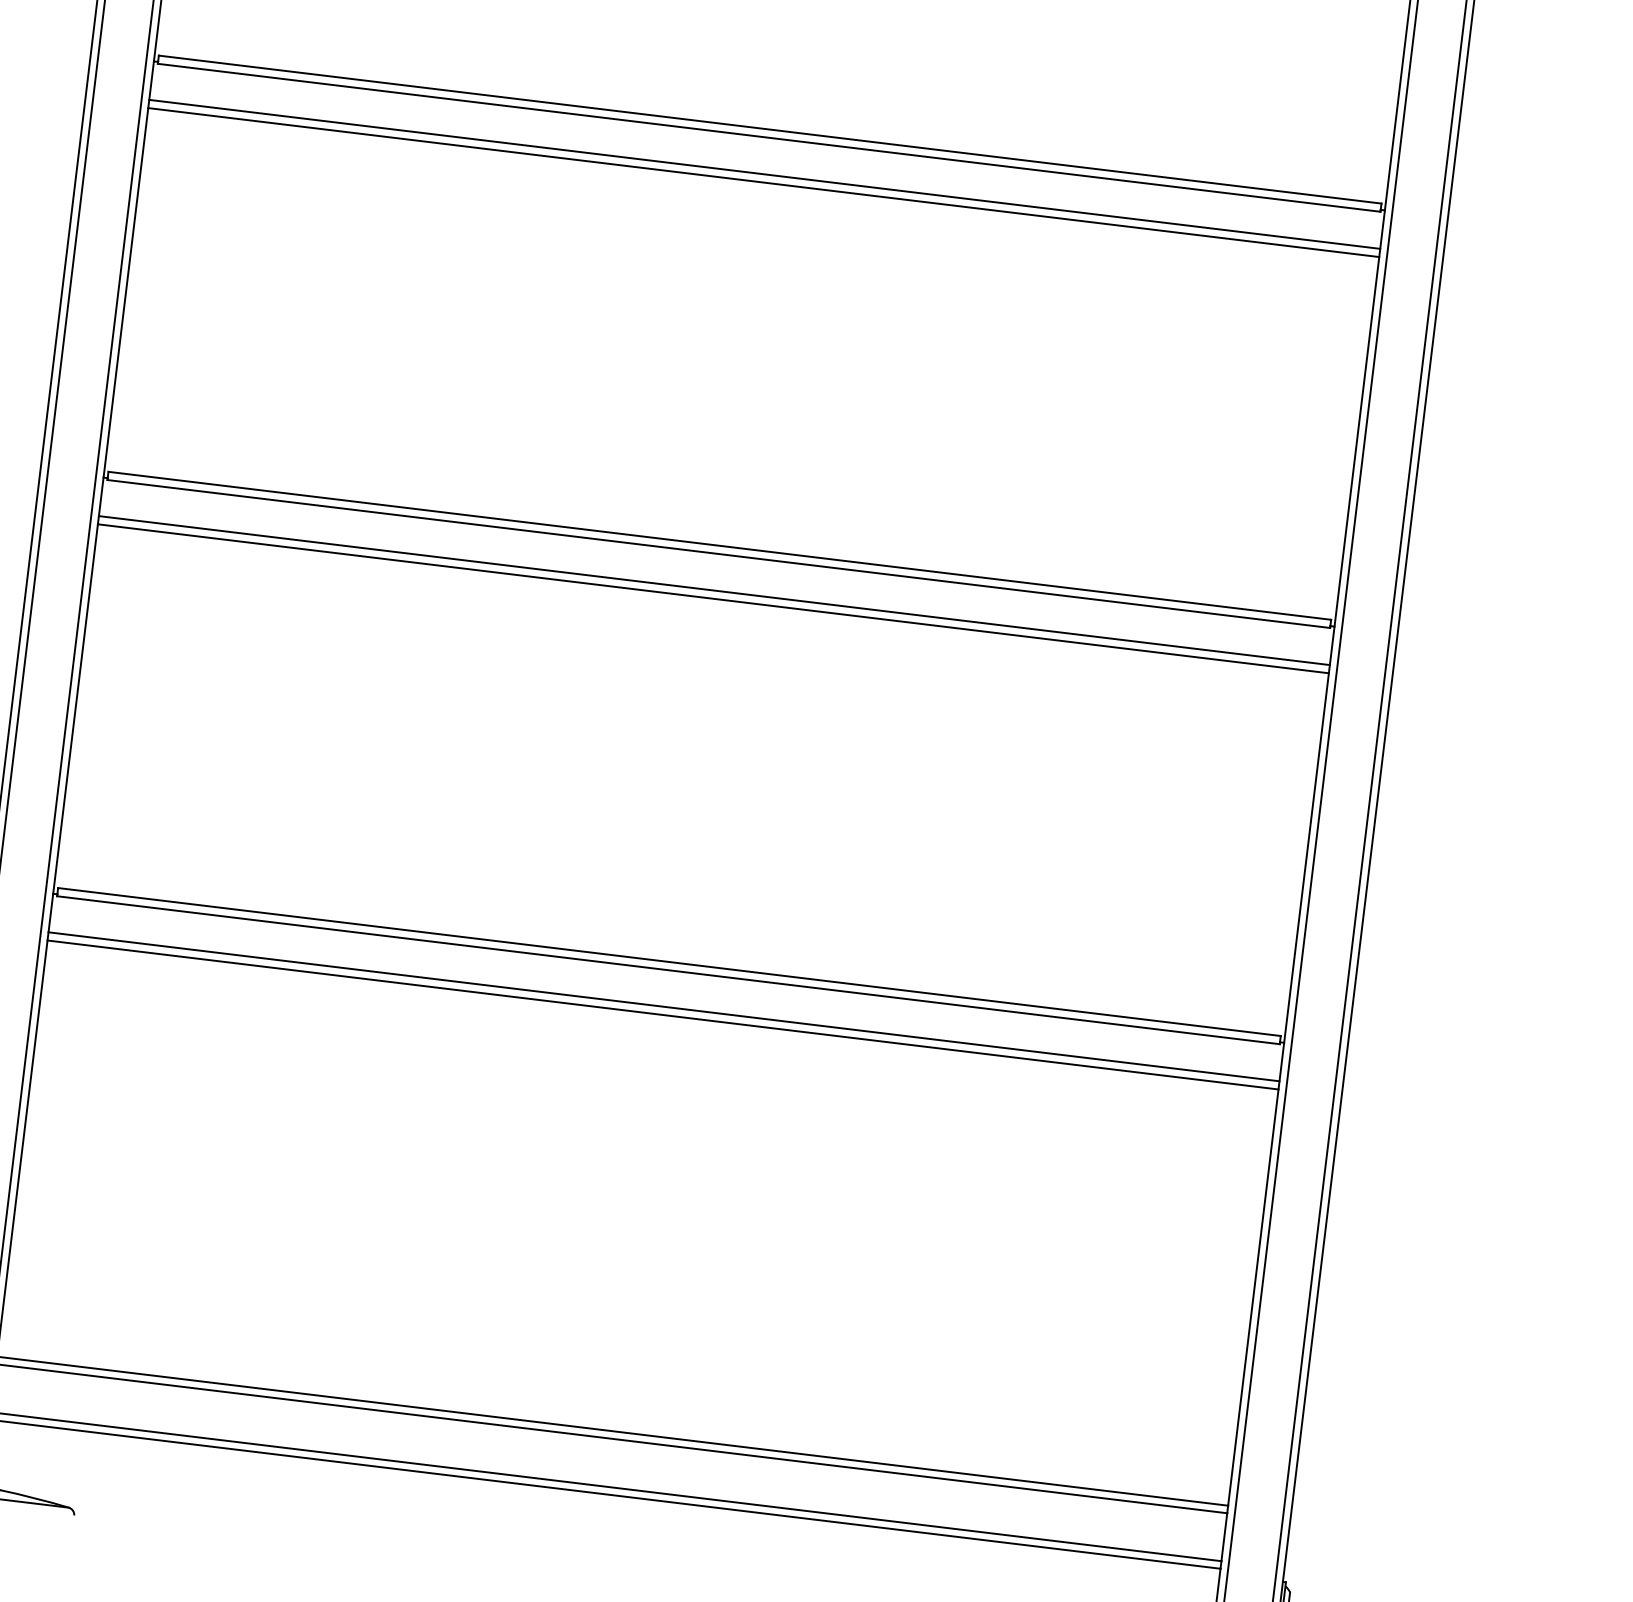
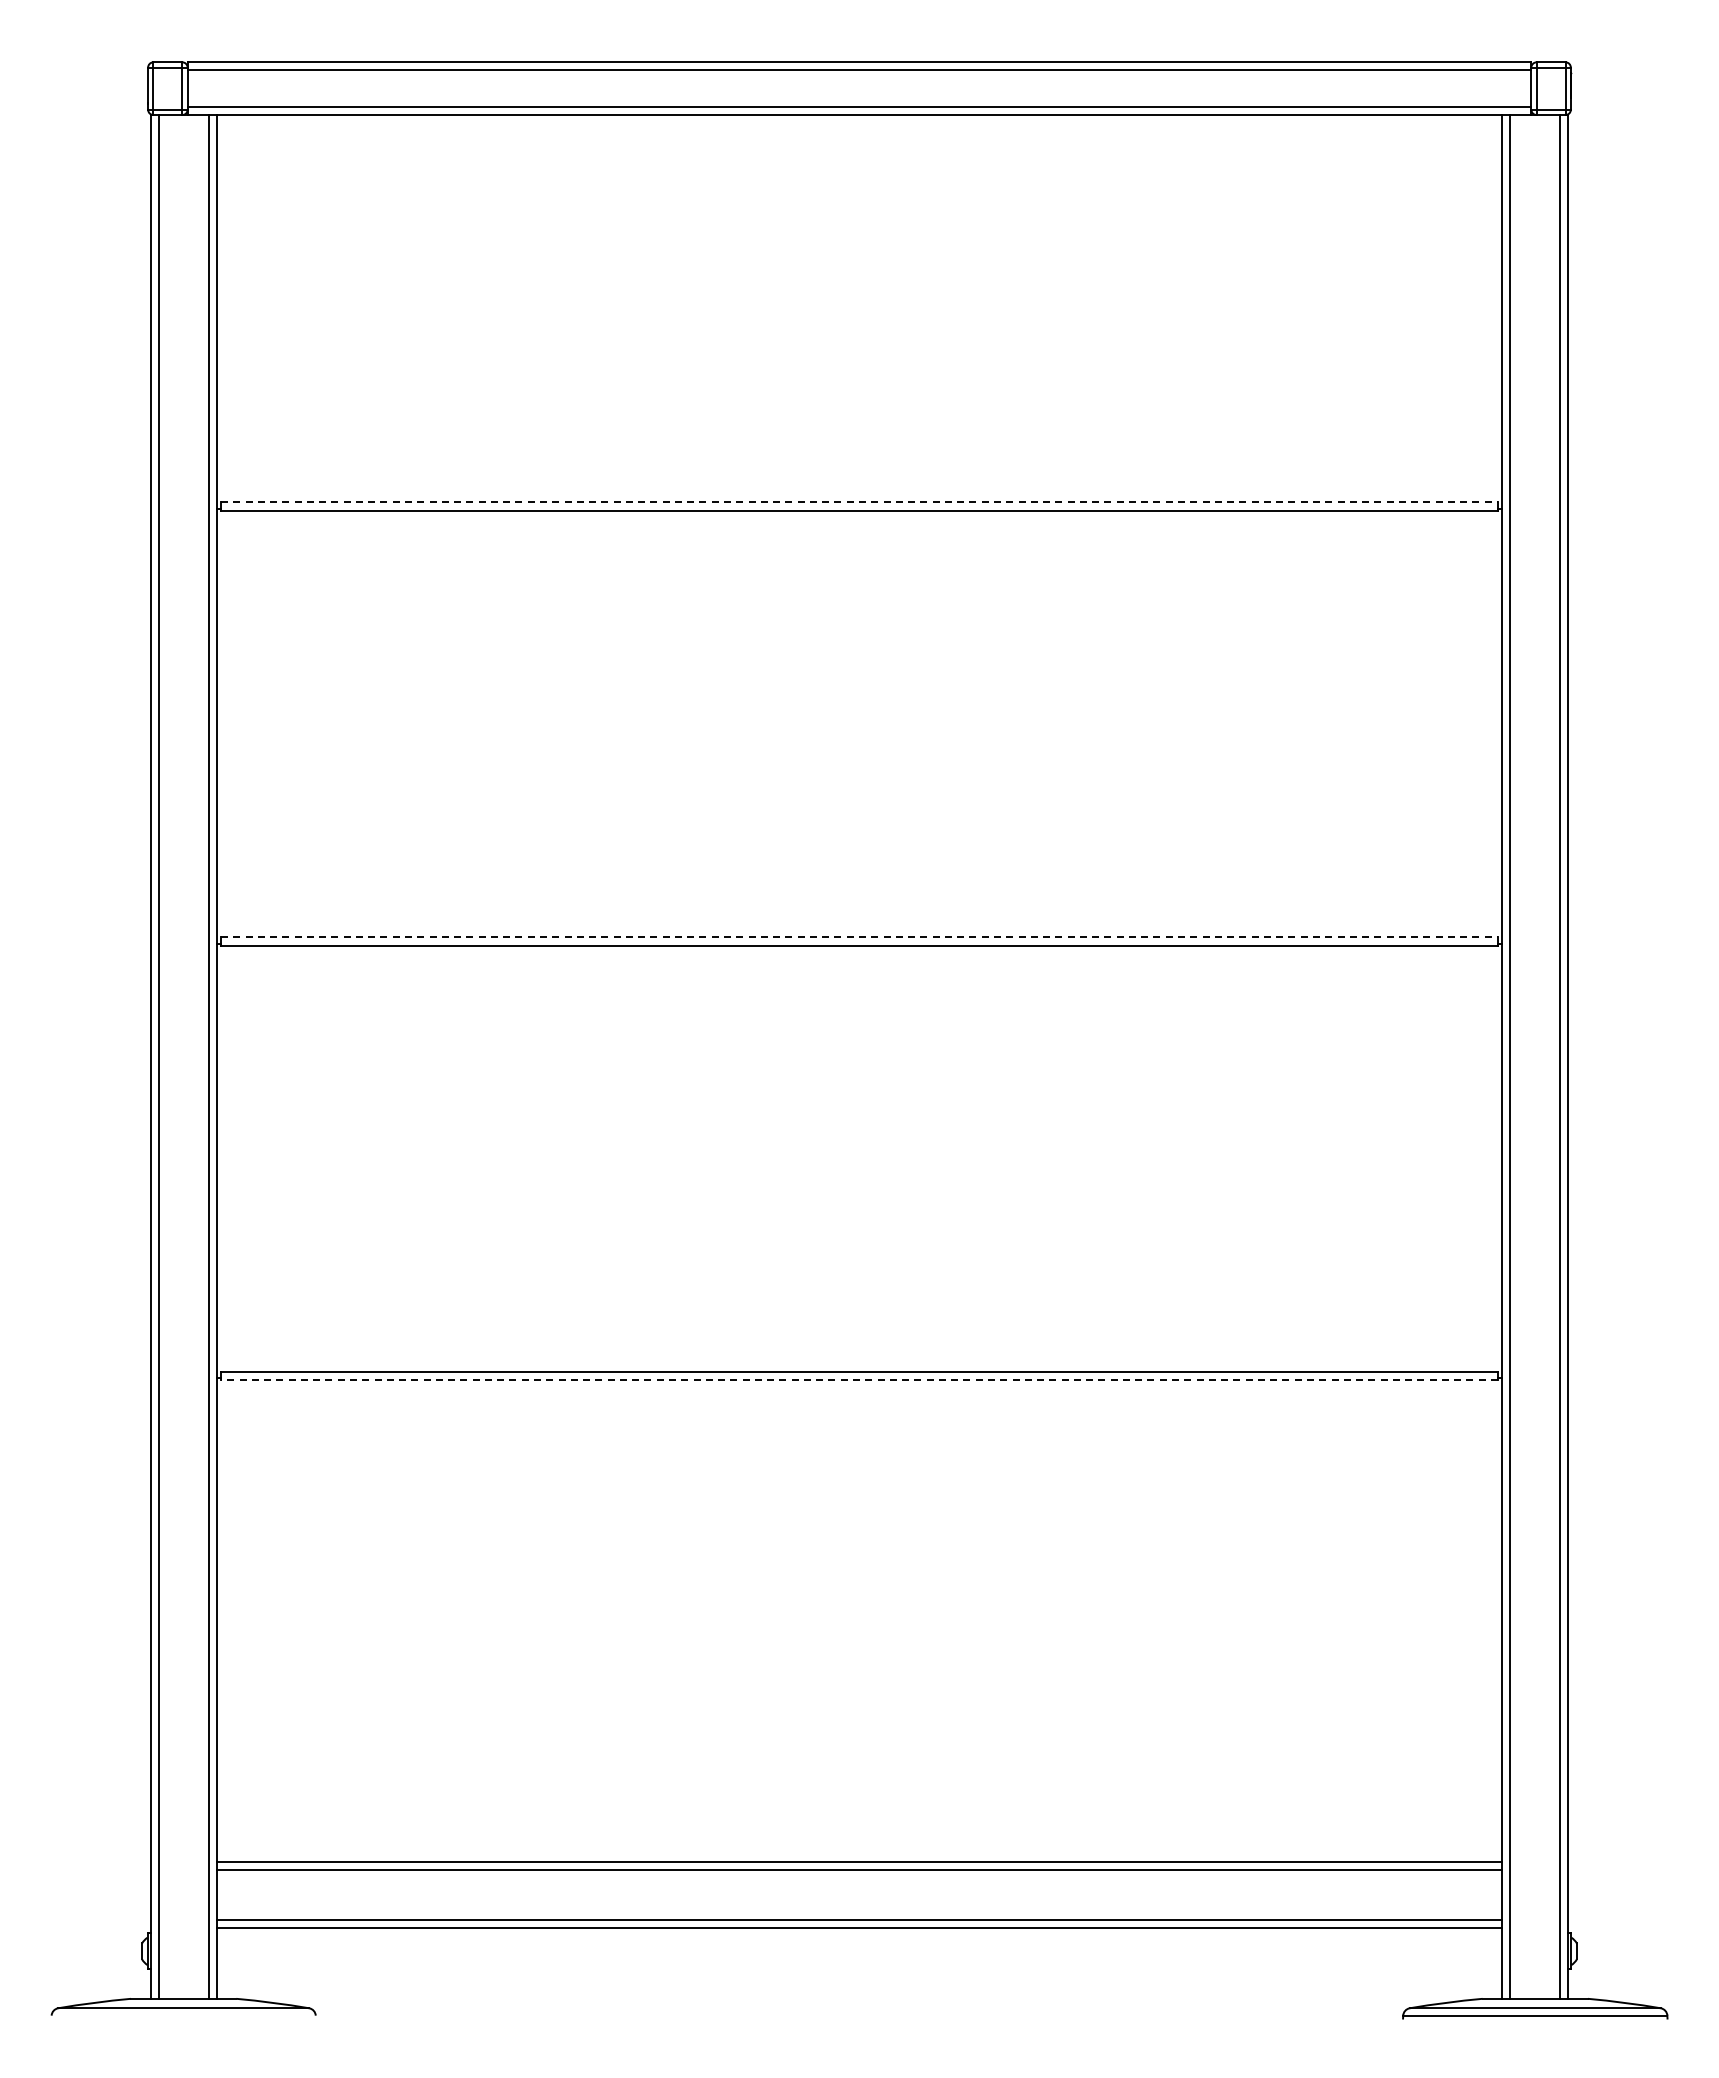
line: (770, 129) -> (859, 502), solid -> dashed
line: (764, 174) -> (859, 549), removed
line: (763, 182) -> (859, 557), removed
line: (719, 546) -> (859, 937), solid -> dashed
line: (714, 590) -> (859, 983), removed
line: (713, 598) -> (859, 992), removed
line: (668, 970) -> (859, 1380), solid -> dashed
line: (664, 1006) -> (859, 1418), removed
line: (662, 1015) -> (859, 1427), removed

